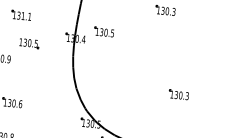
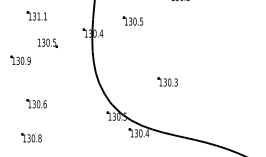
part: (103, 31) -> (132, 20), moved
part: (178, 94) -> (167, 81), moved

